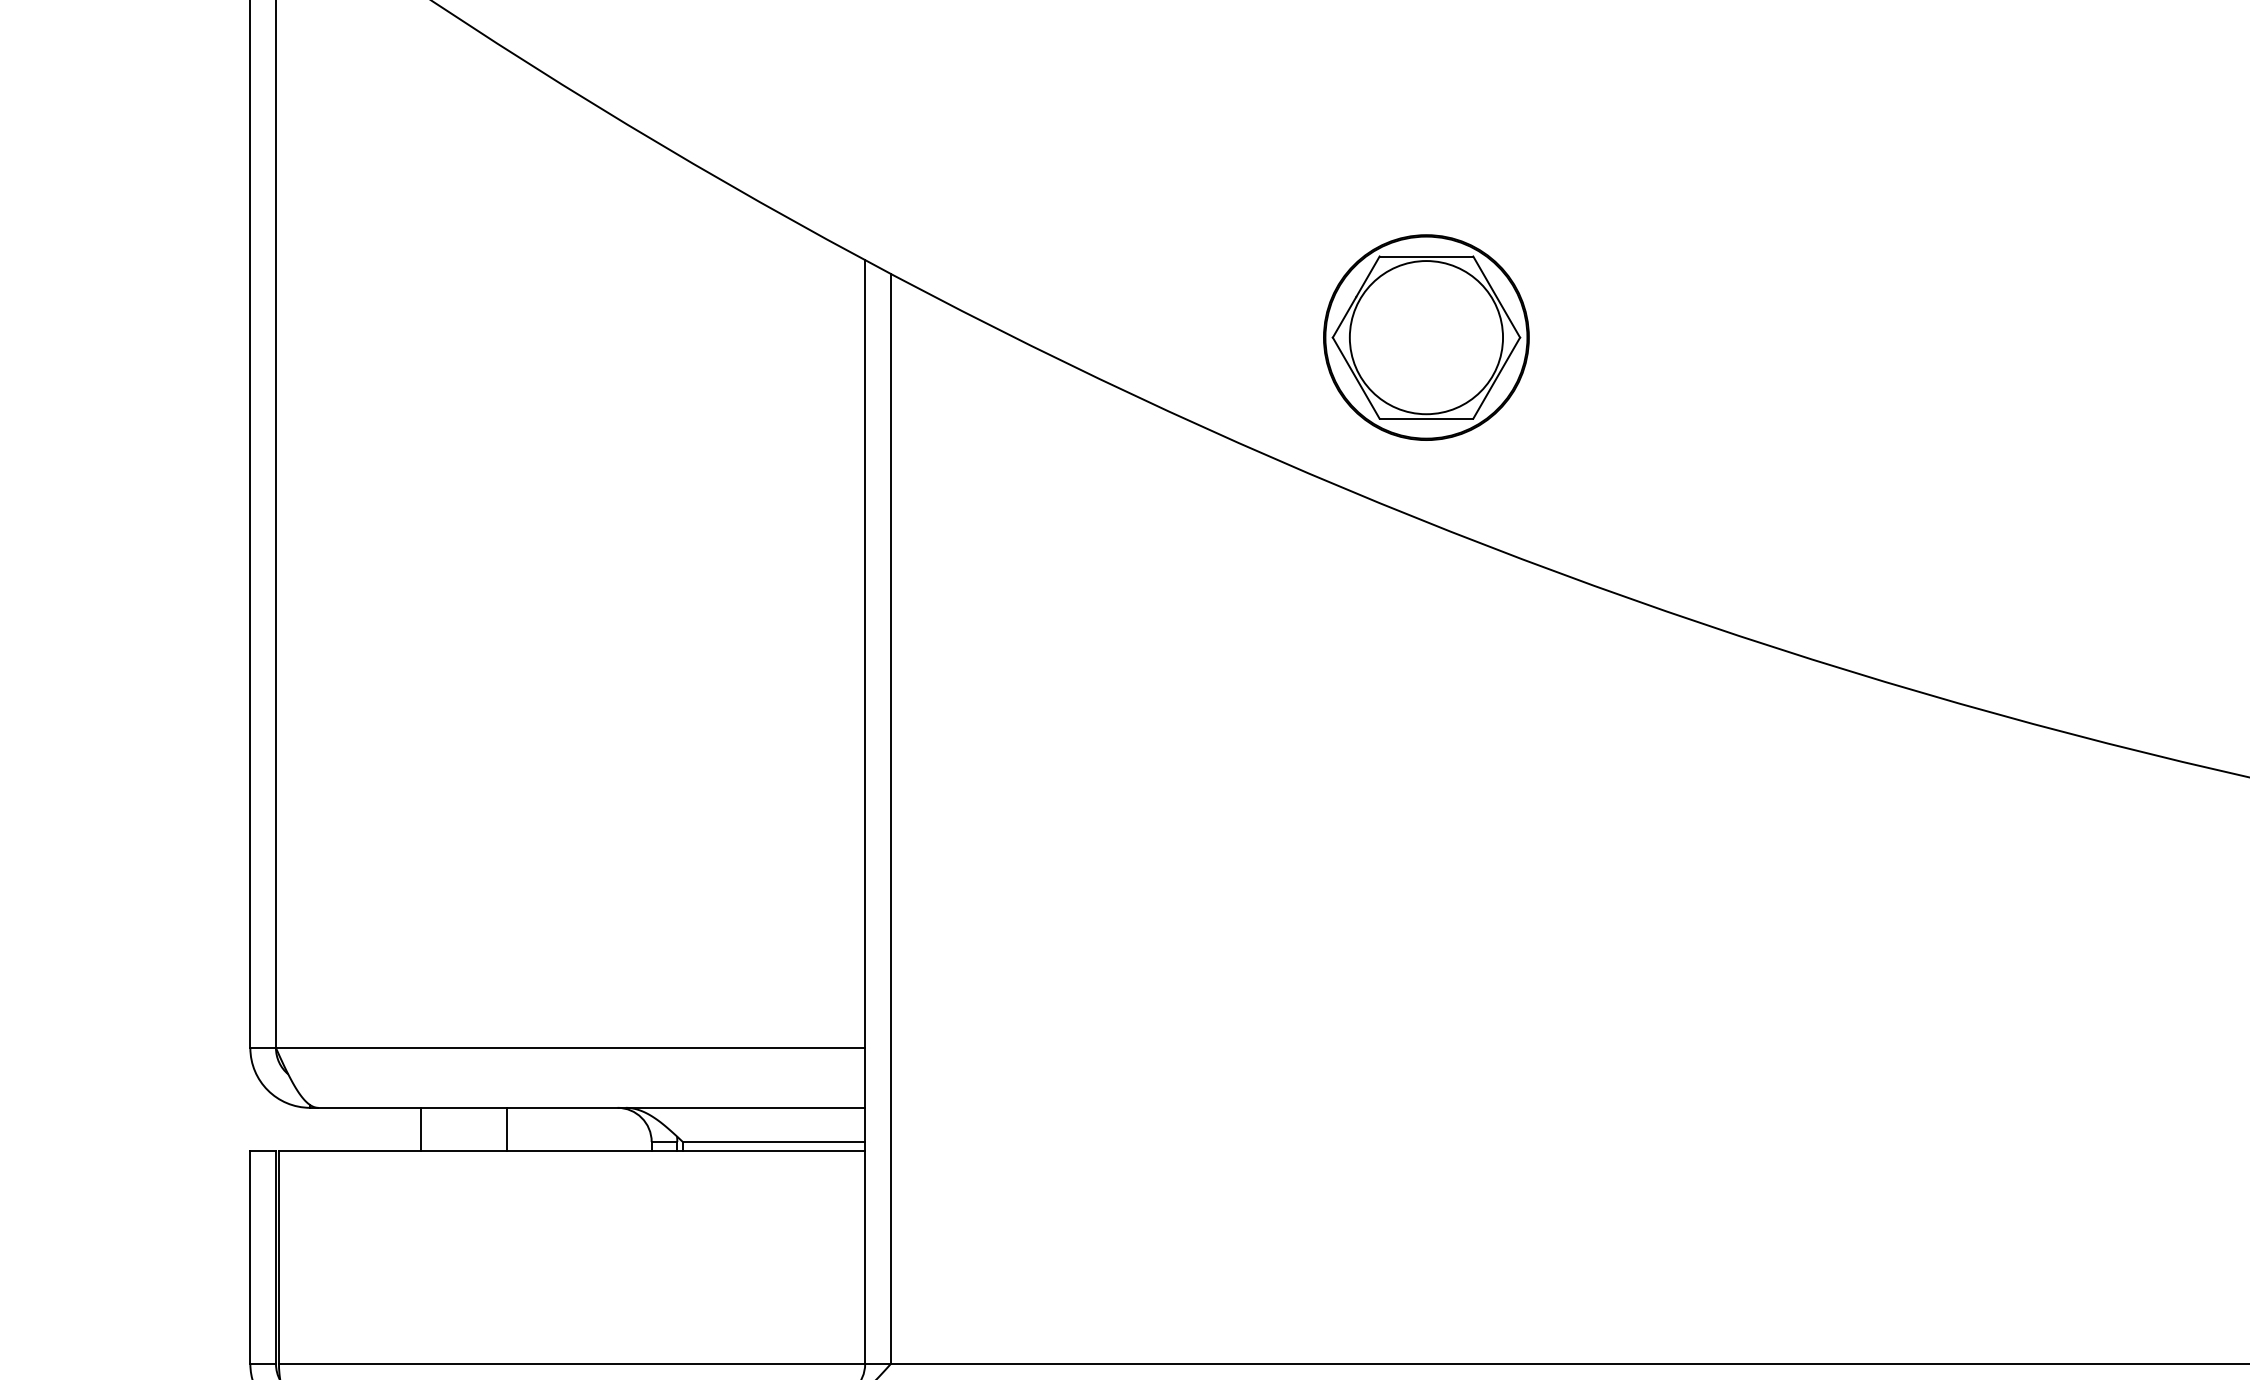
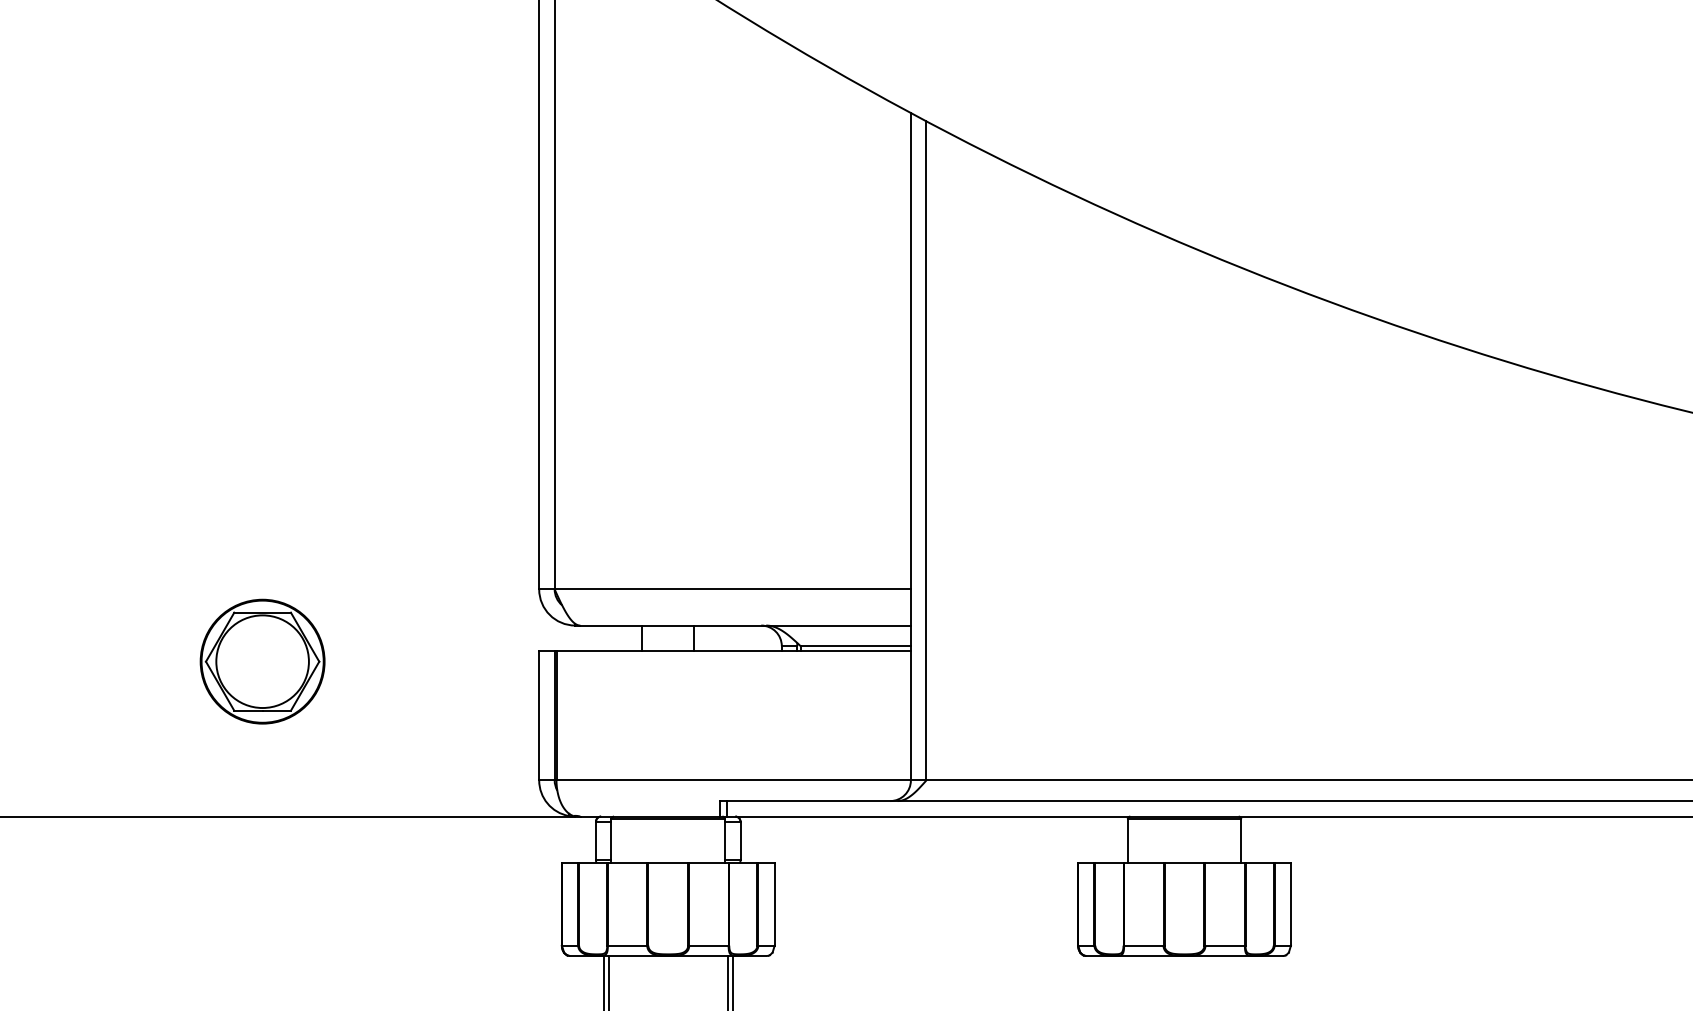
part: (1426, 336) -> (1250, 159), removed

